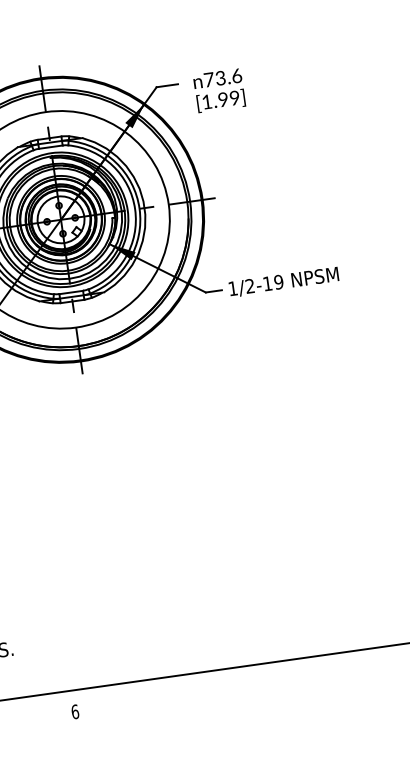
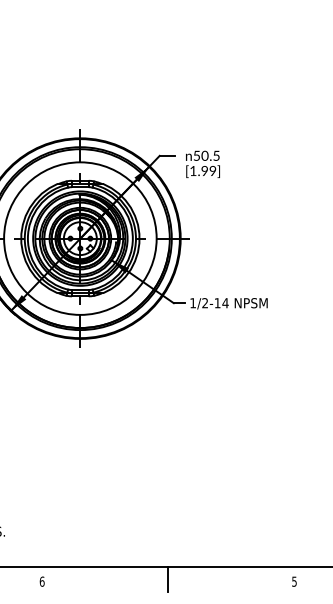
text: (222, 77) -> (206, 155), 73.6 -> 50.5
text: (278, 282) -> (225, 303), 1/2-19 -> 1/2-14
line: (252, 682) -> (168, 578), added

